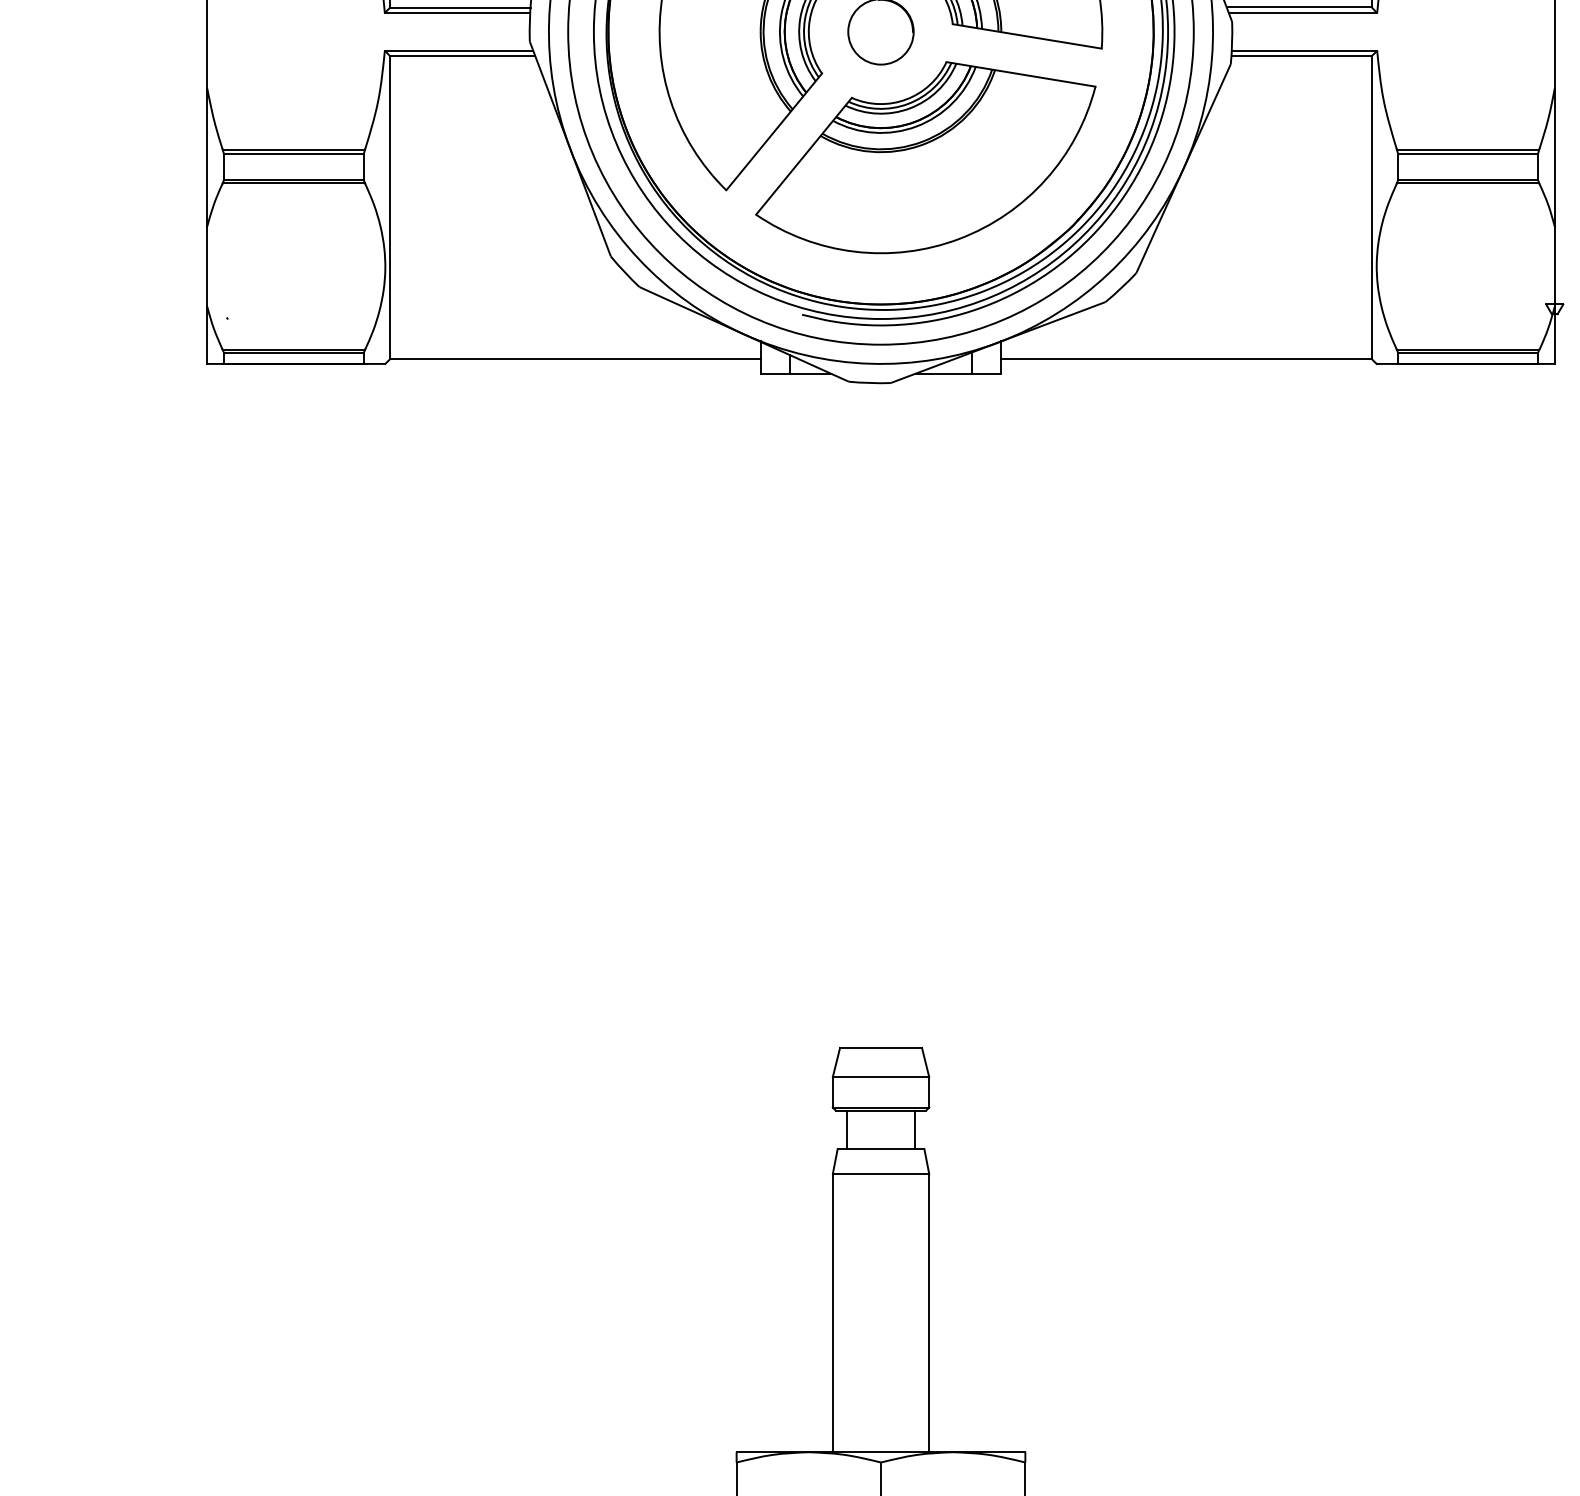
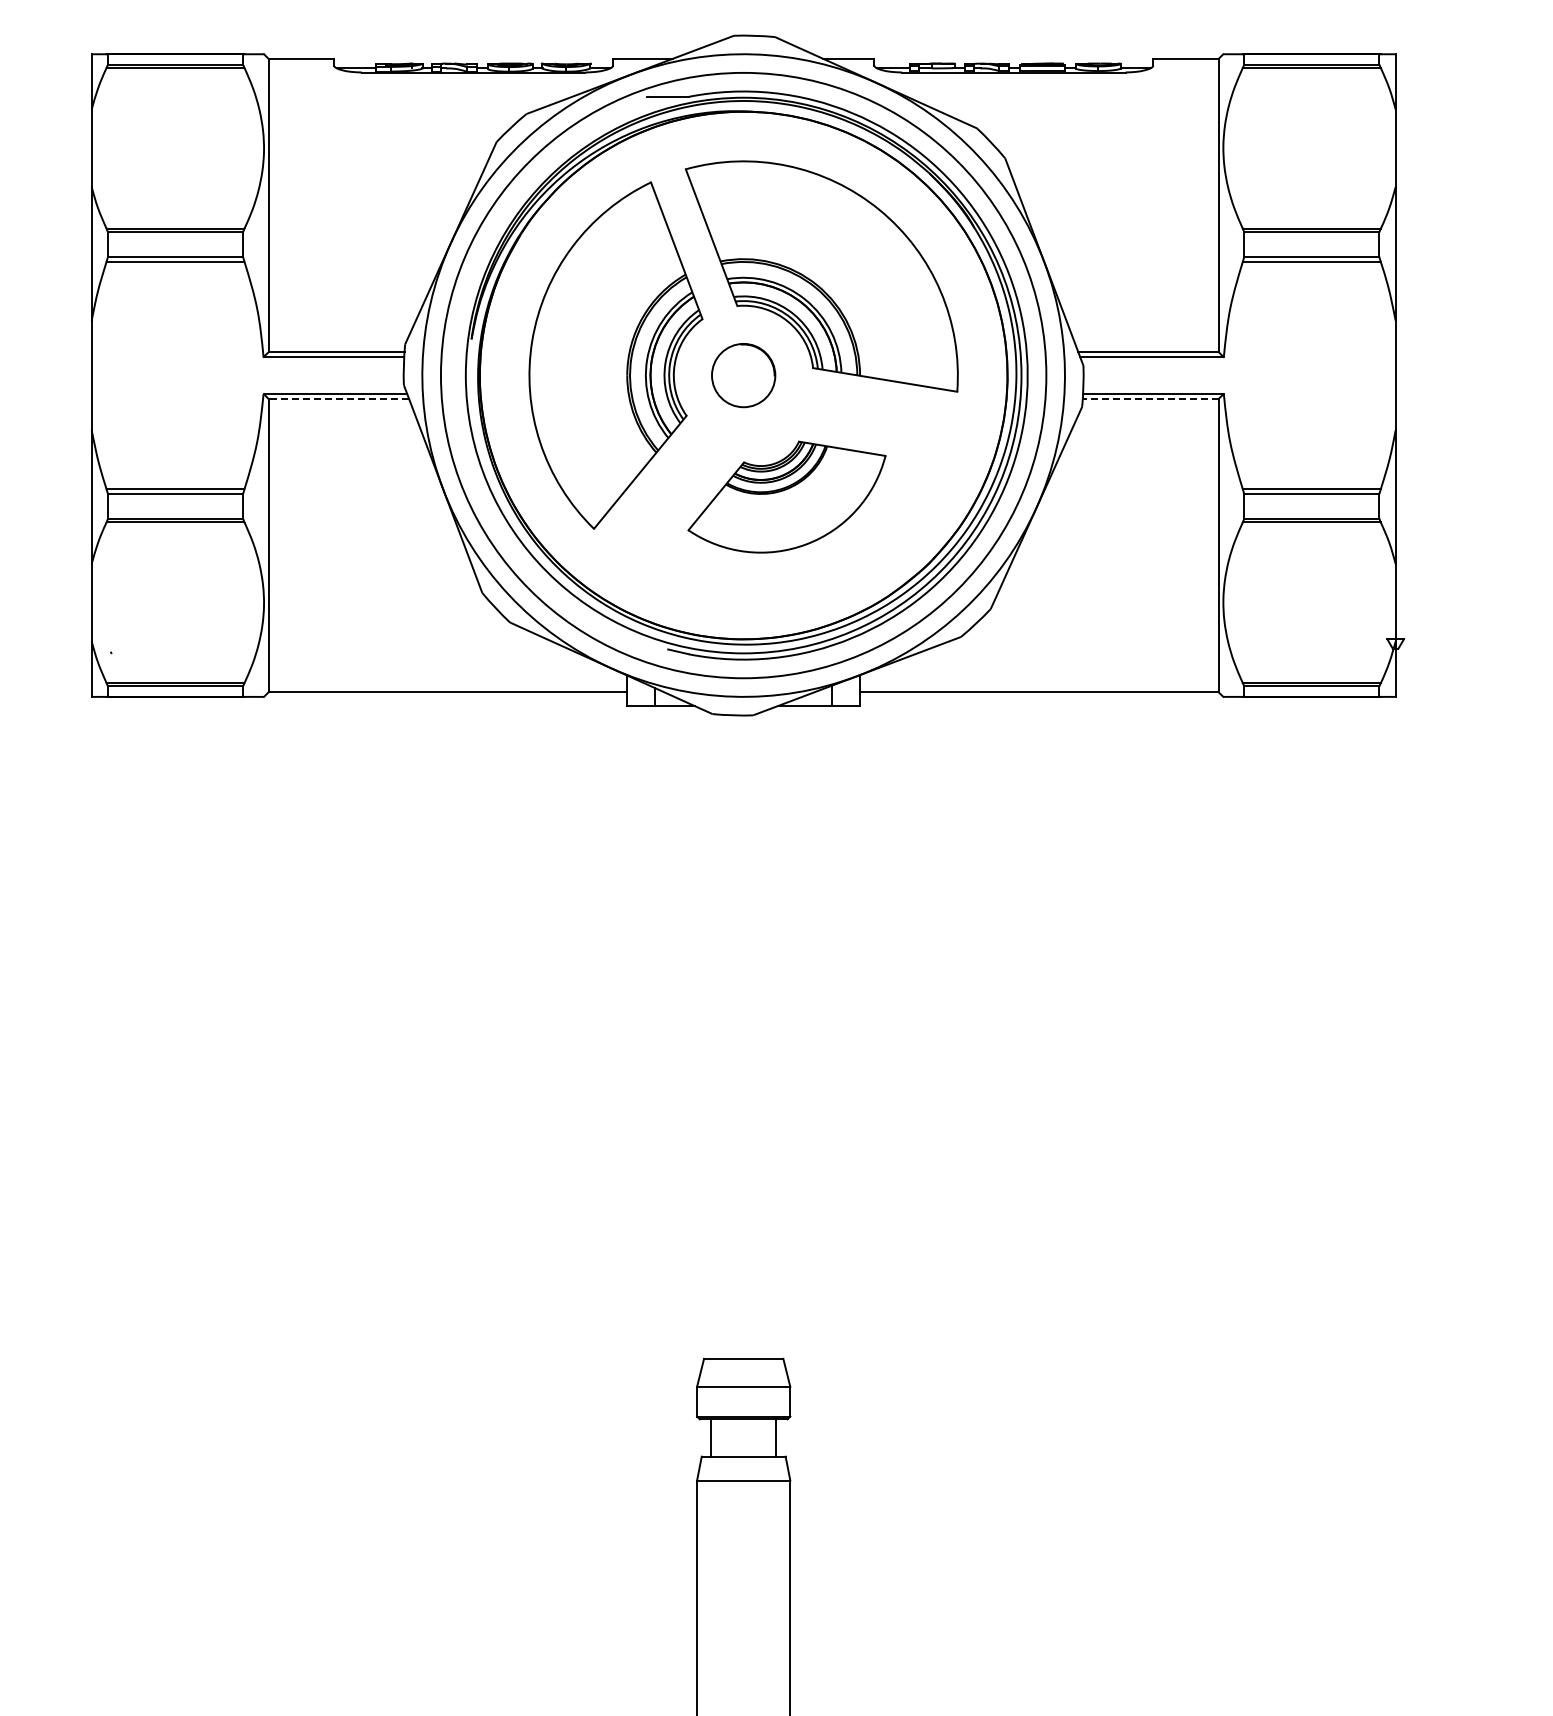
line: (1301, 55) -> (1150, 398), solid -> dashed
line: (462, 56) -> (338, 399), solid -> dashed
part: (925, 156) -> (786, 496), size x0.6

